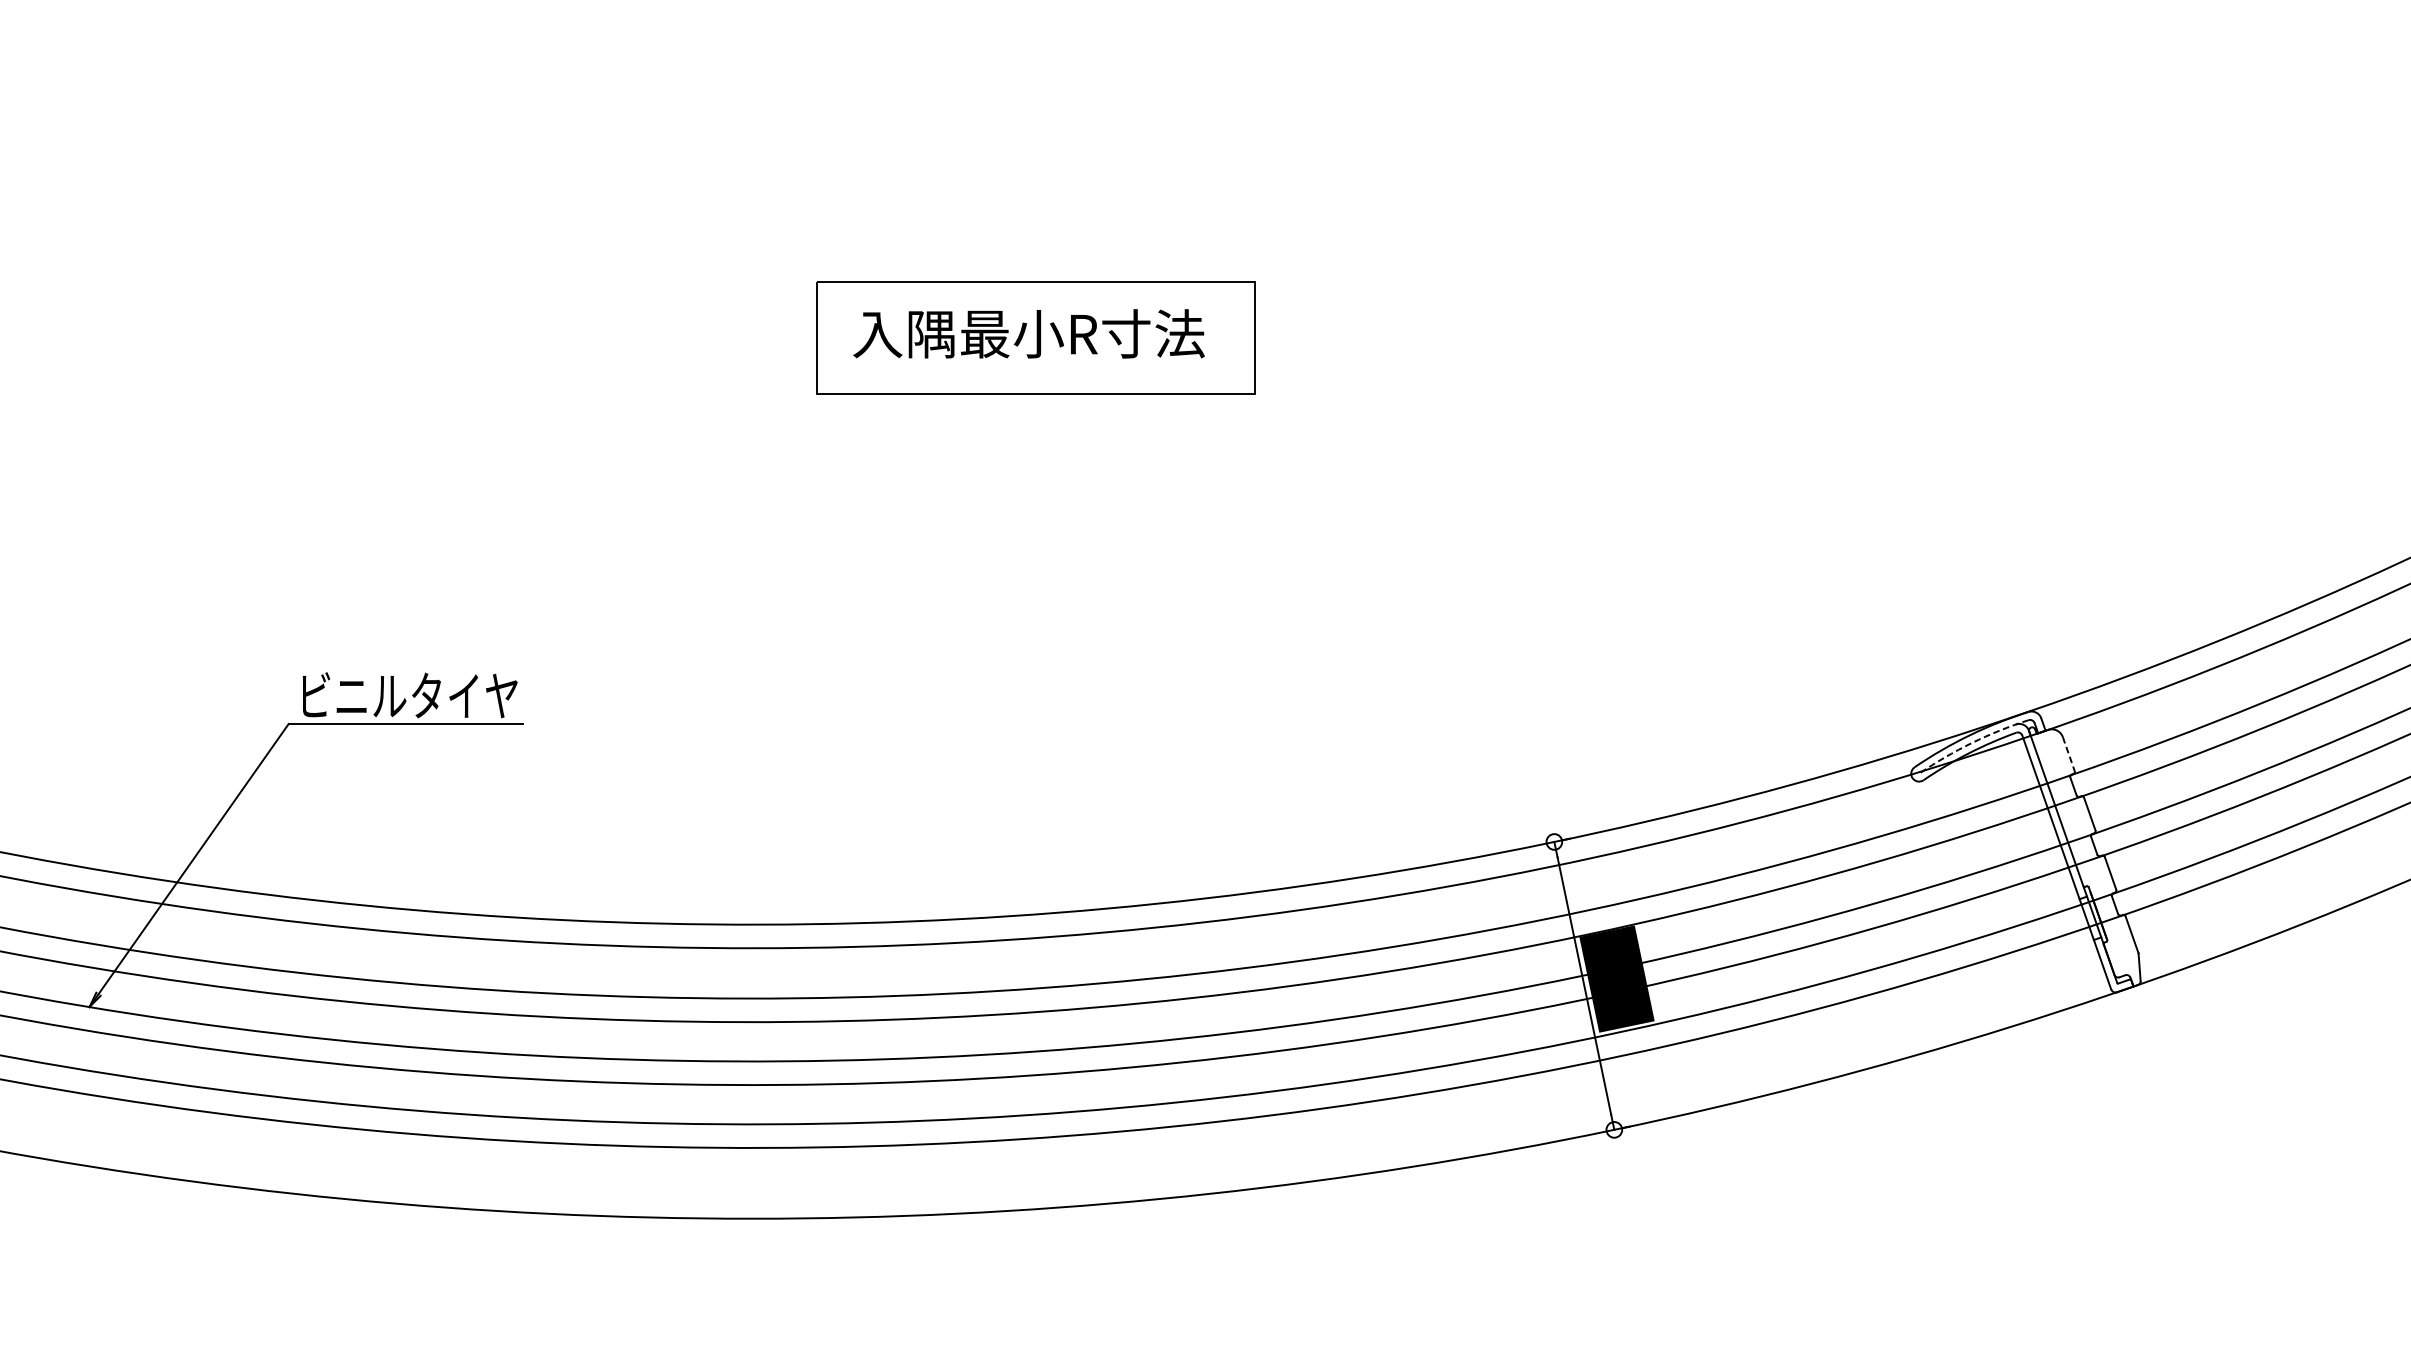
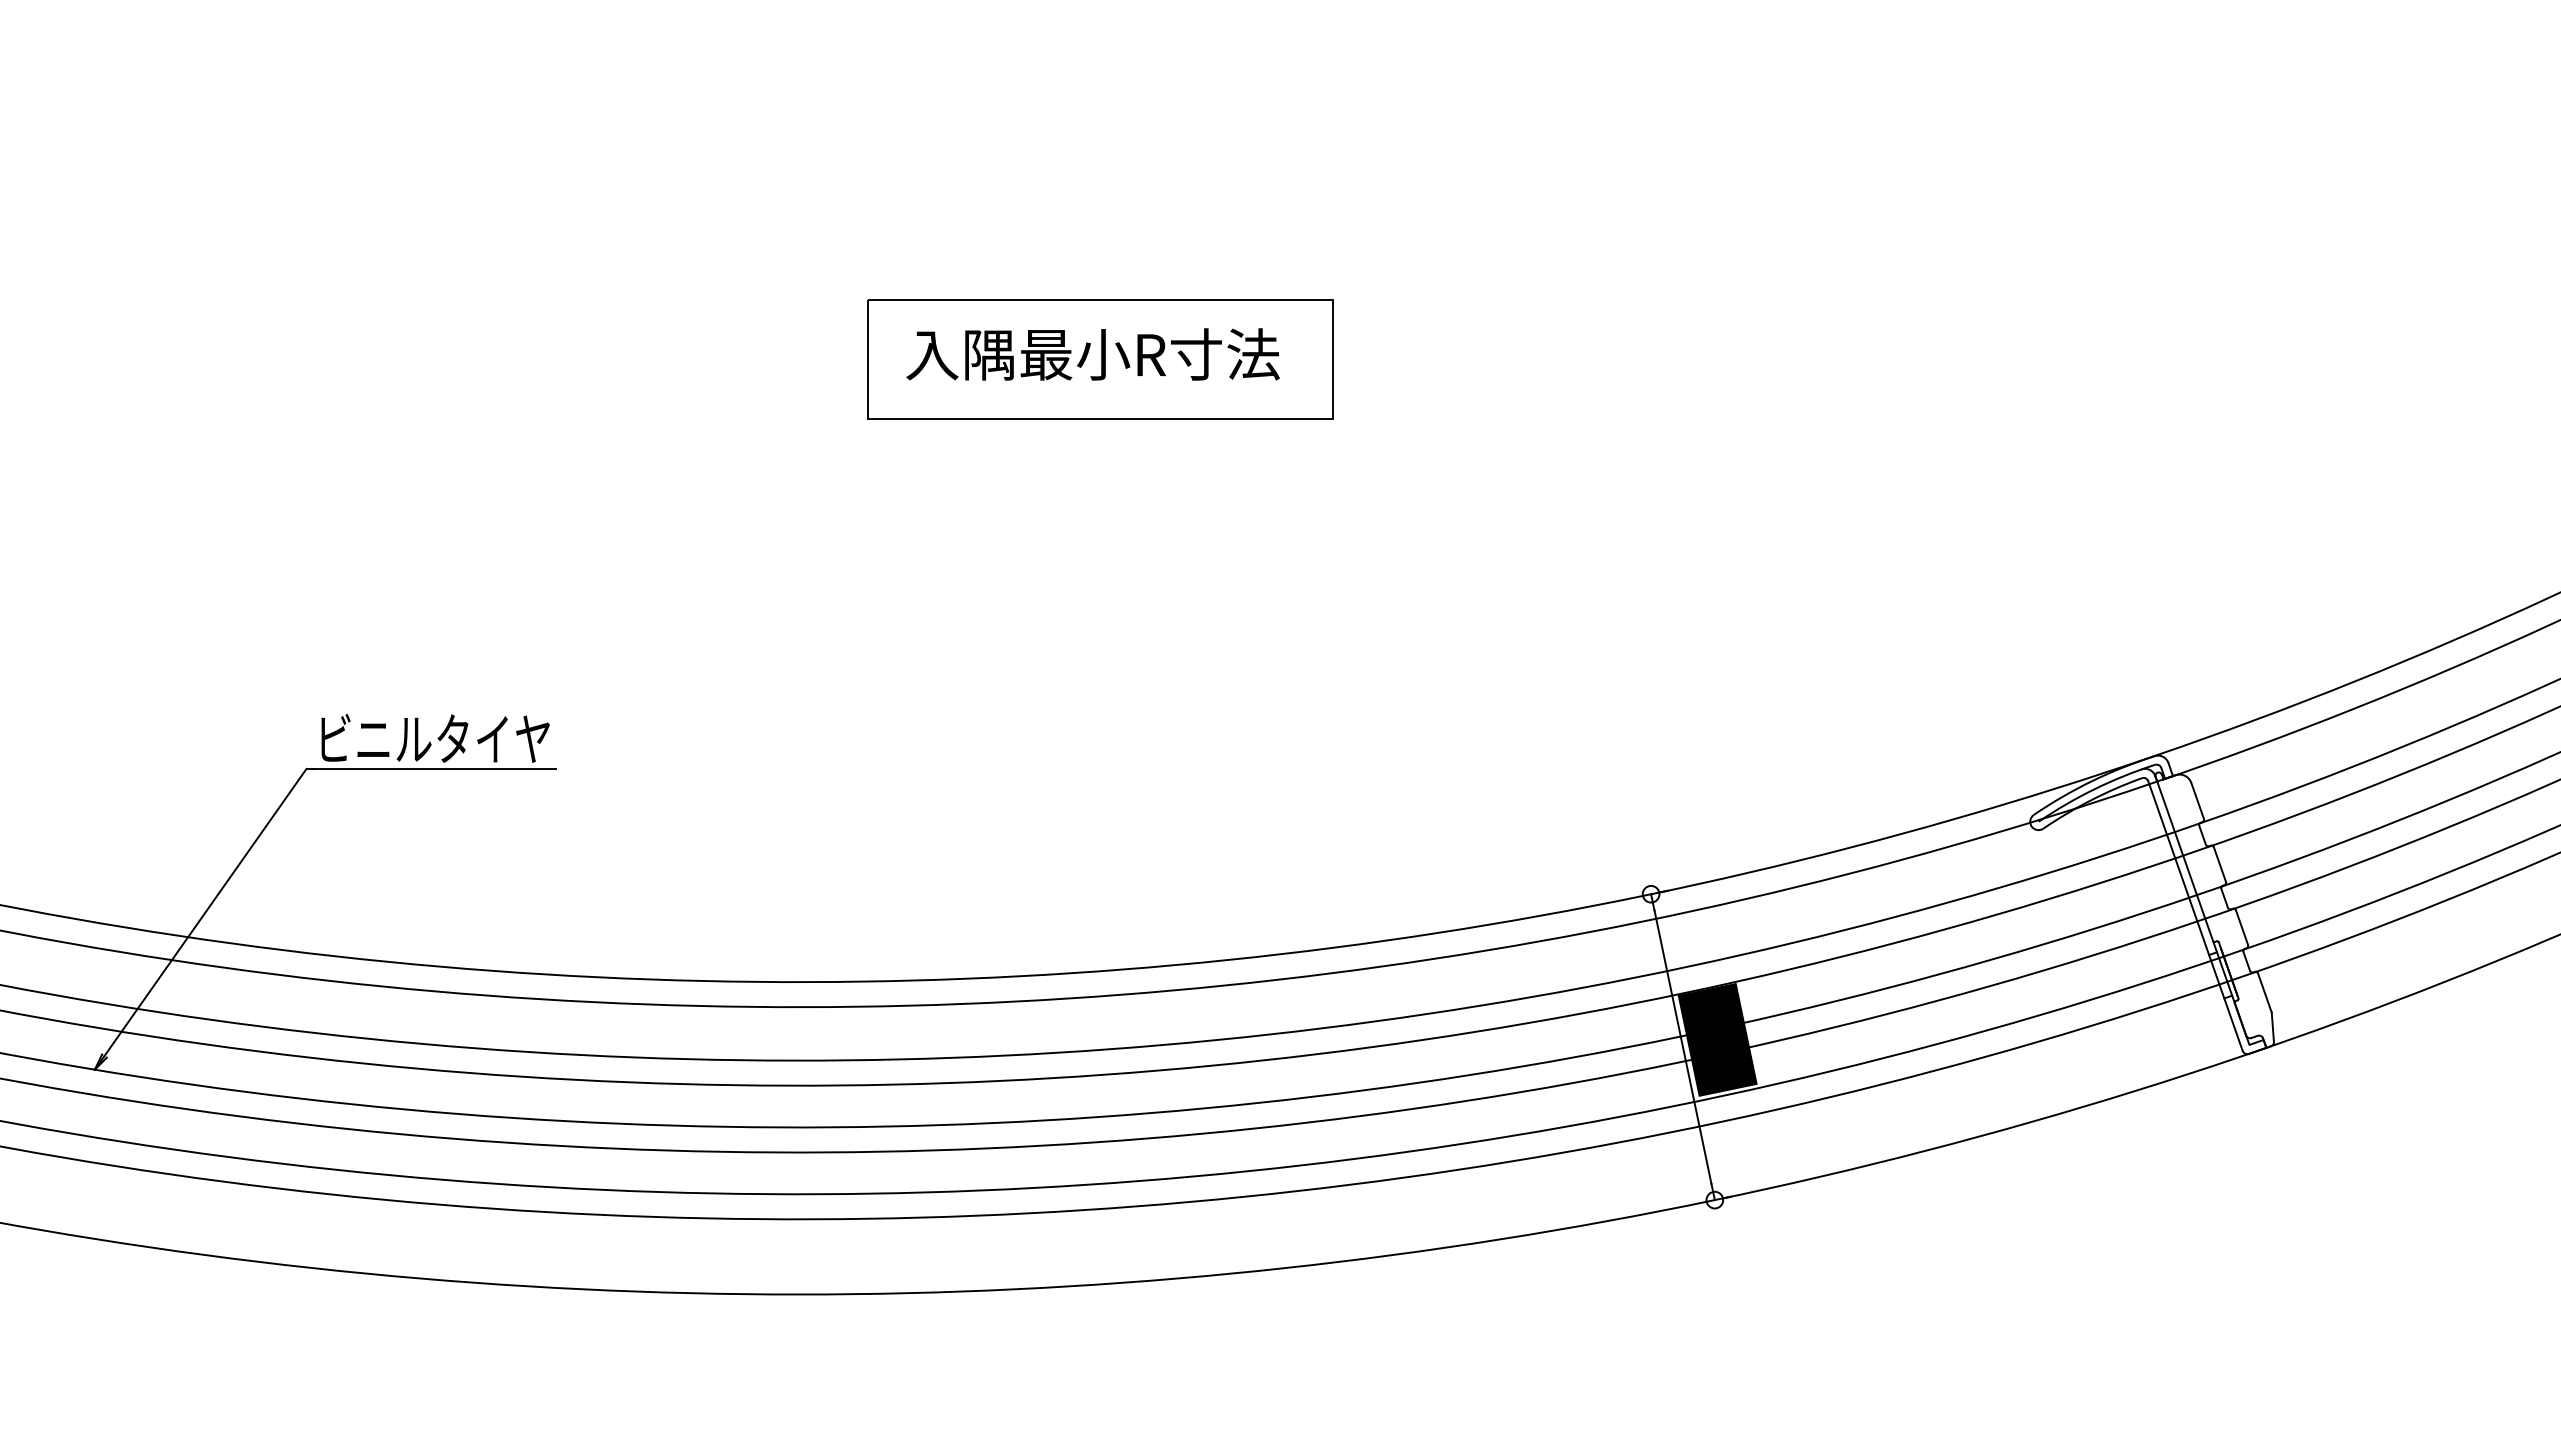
arc: (1971, 743) -> (2094, 789), dashed -> solid
line: (2068, 754) -> (2197, 801), dashed -> solid

